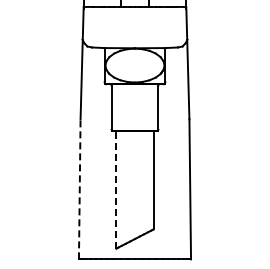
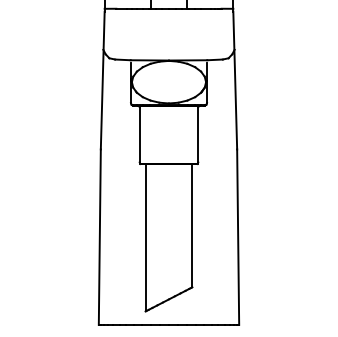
line: (79, 188) -> (99, 236), dashed -> solid
line: (116, 189) -> (145, 237), dashed -> solid

